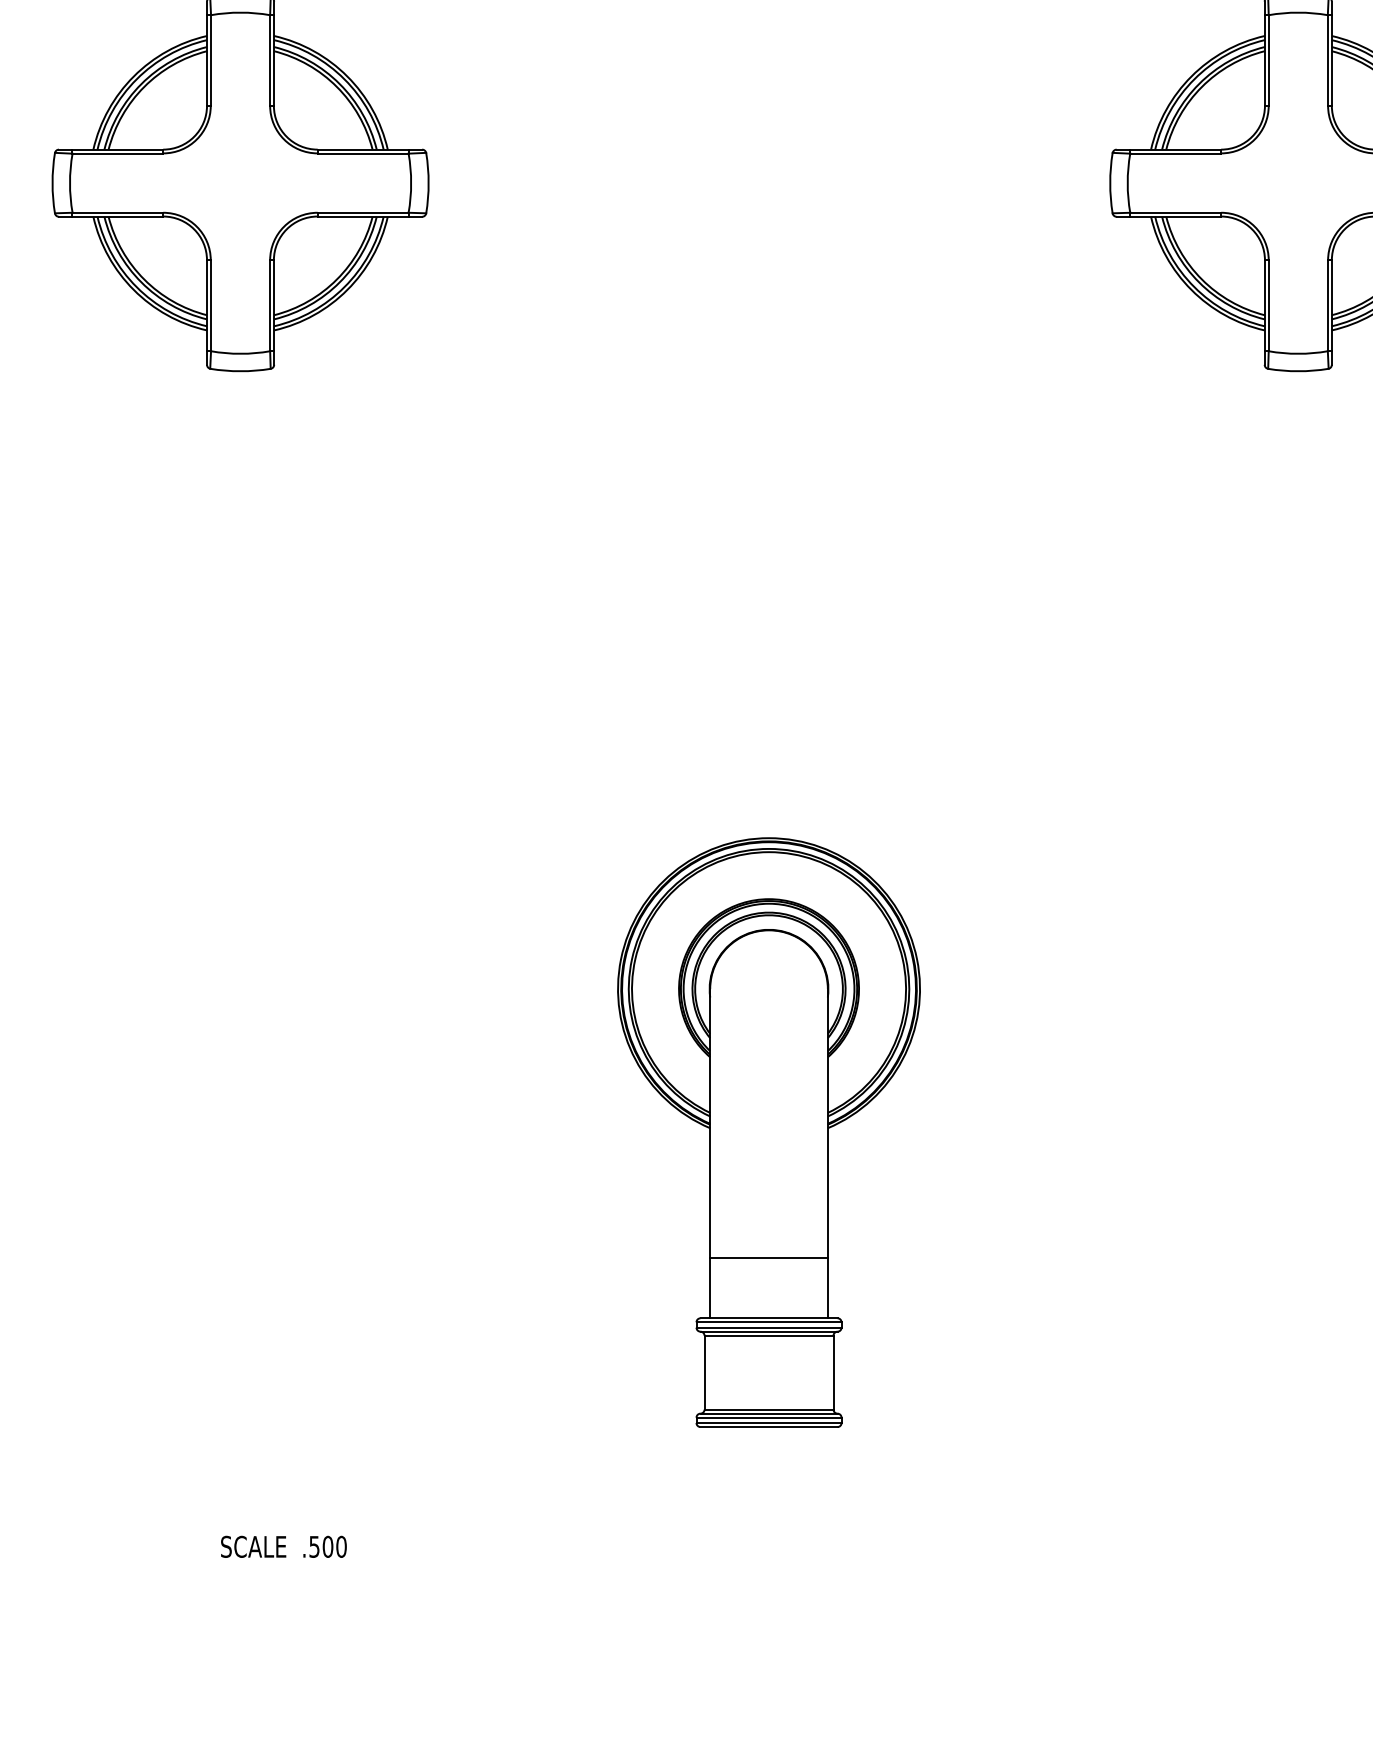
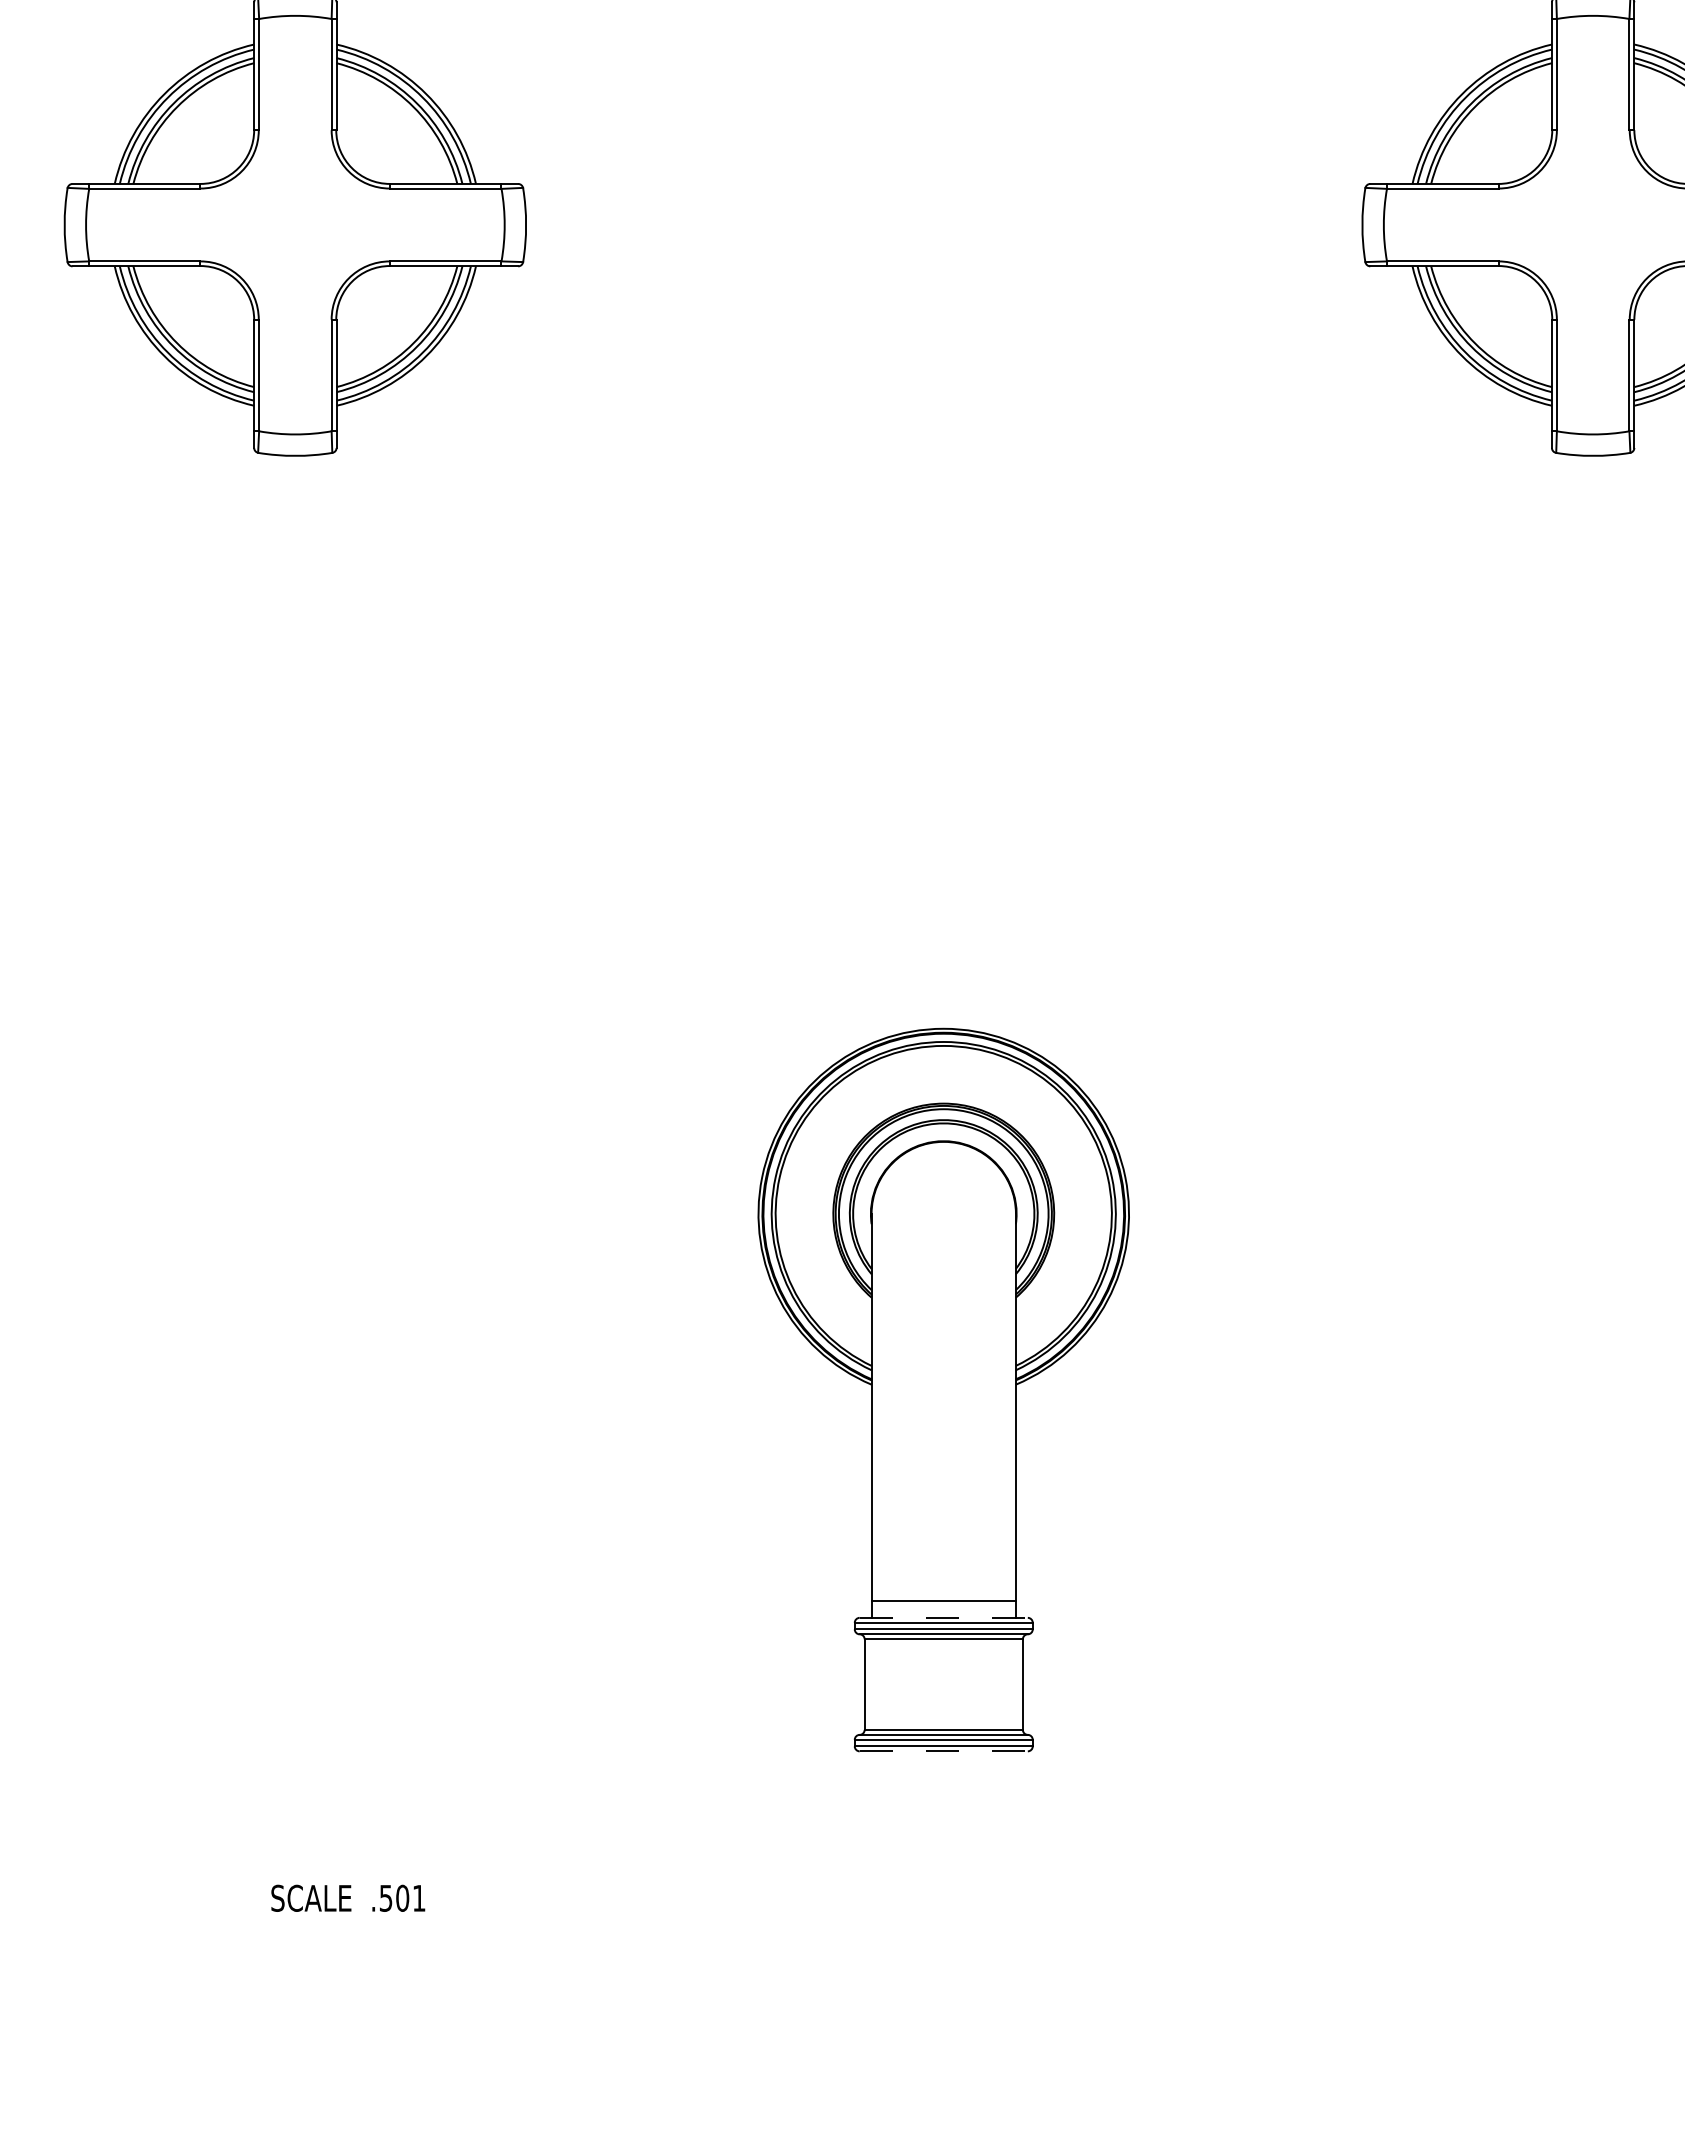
line: (768, 1257) -> (943, 1600), moved
line: (769, 1317) -> (944, 1617), solid -> dashed
line: (769, 1427) -> (944, 1751), solid -> dashed
text: (340, 1546) -> (418, 1897), .500 -> .501

